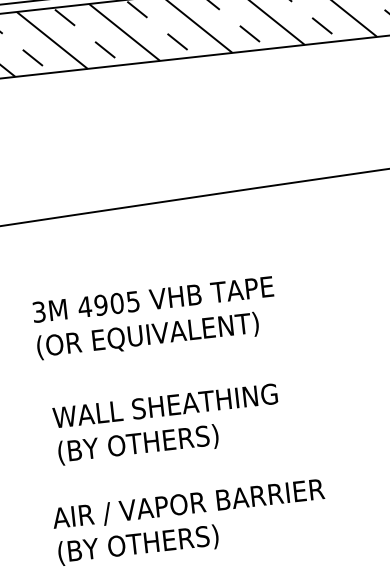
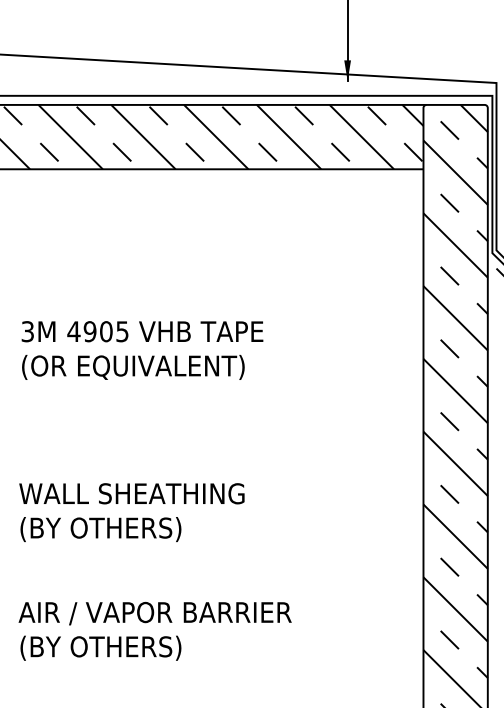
text: (155, 318) -> (142, 350), moved
text: (166, 424) -> (131, 512), moved

